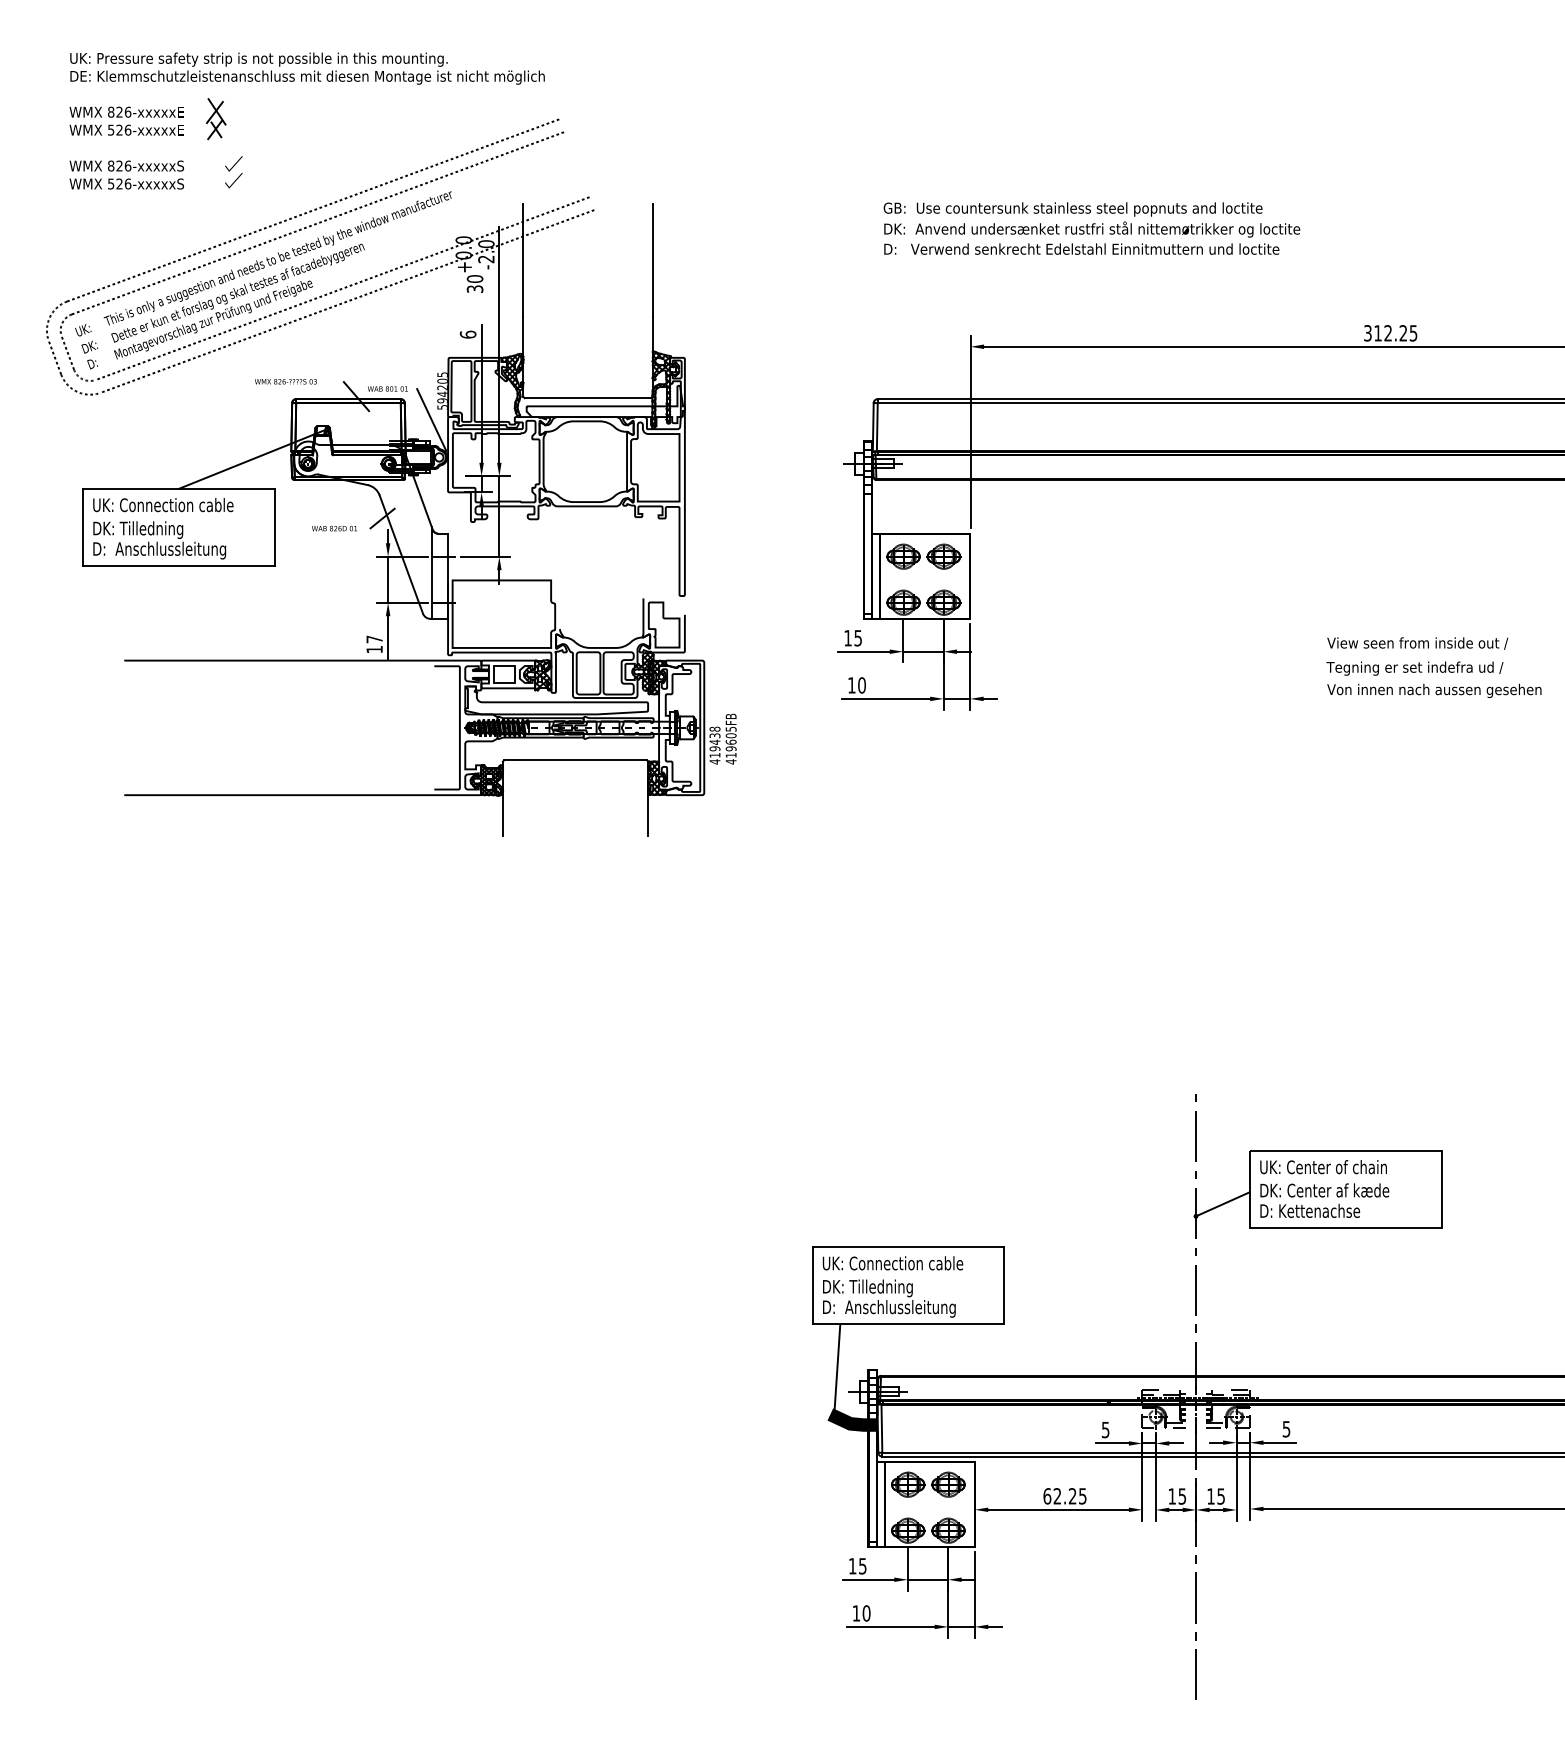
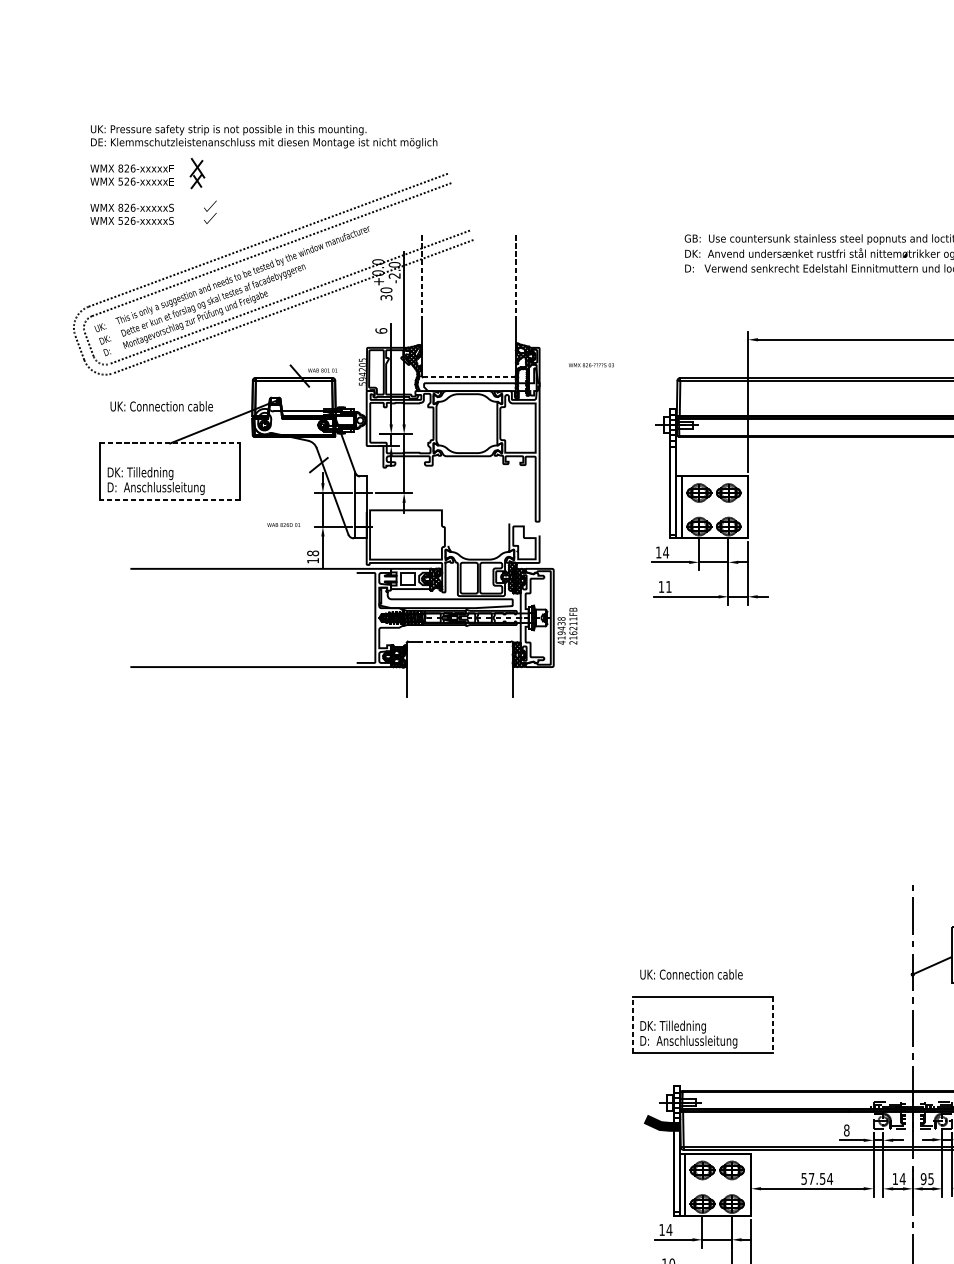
line: (523, 260) -> (421, 276), solid -> dashed
line: (652, 260) -> (515, 276), solid -> dashed
text: (285, 381) -> (591, 365), moved
line: (588, 398) -> (469, 377), solid -> dashed
line: (431, 419) -> (354, 392), removed
line: (178, 488) -> (169, 443), solid -> dashed
text: (163, 505) -> (161, 406), moved
text: (334, 528) -> (283, 524), moved
line: (178, 565) -> (169, 499), solid -> dashed
text: (858, 638) -> (666, 552), 15 -> 14
text: (374, 639) -> (313, 553), 17 -> 18
text: (861, 685) -> (668, 587), 10 -> 11
text: (730, 745) -> (572, 630), 419605FB -> 216211FB
line: (582, 760) -> (464, 641), solid -> dashed
text: (892, 1263) -> (691, 974), moved
line: (812, 1285) -> (632, 1025), solid -> dashed
line: (1004, 1286) -> (772, 1025), solid -> dashed
line: (837, 1370) -> (651, 1087), removed
text: (1105, 1429) -> (846, 1130), 5 -> 8
text: (1064, 1496) -> (816, 1179), 62.25 -> 57.54
text: (1182, 1496) -> (902, 1179), 15 -> 14
text: (1210, 1496) -> (923, 1179), 15 -> 95
text: (862, 1566) -> (669, 1230), 15 -> 14

